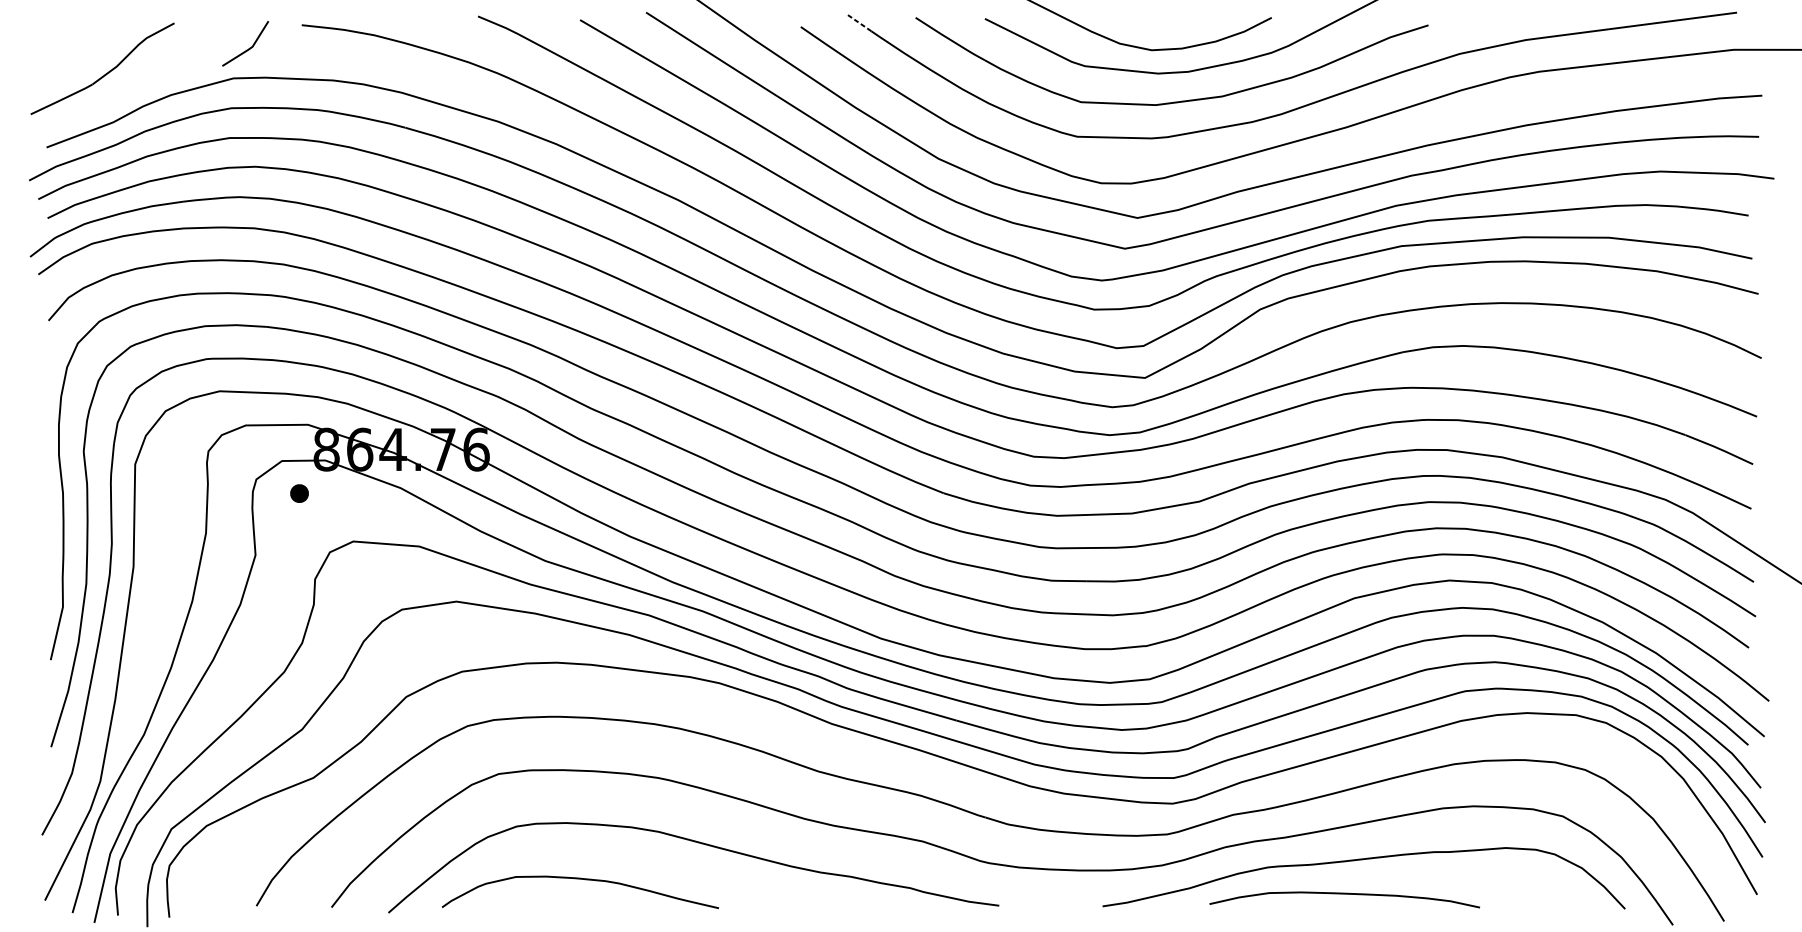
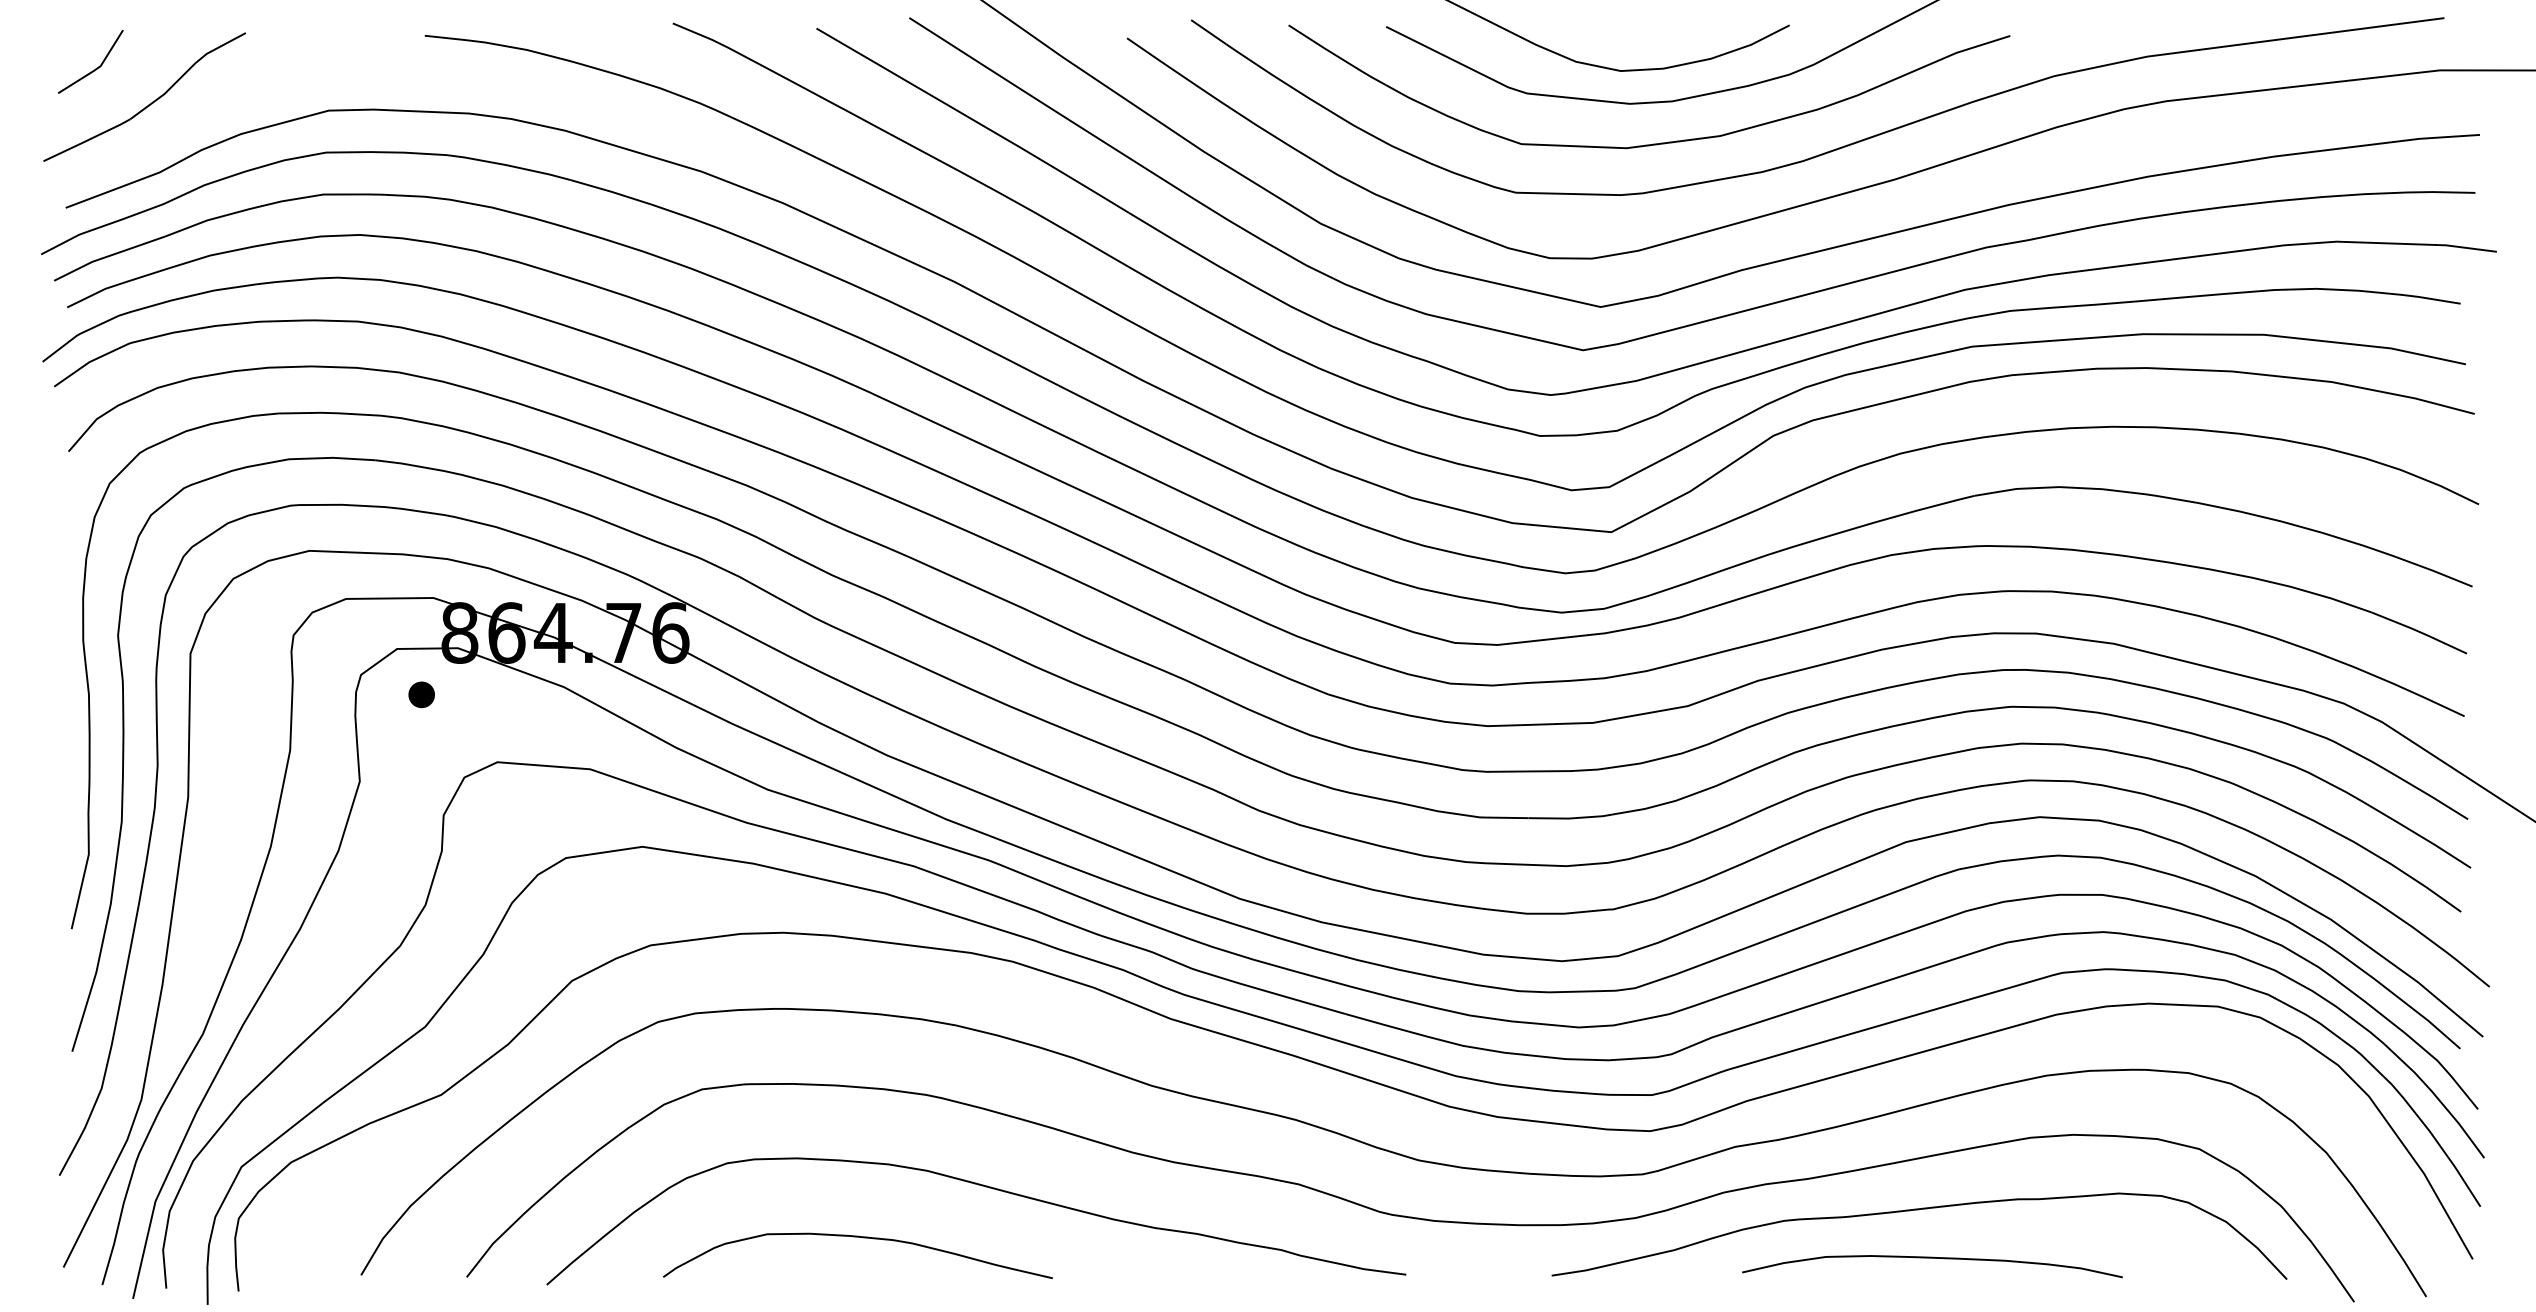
line: (858, 22) -> (1208, 31), dashed -> solid
line: (249, 47) -> (96, 67), moved
curve: (583, 879) -> (862, 1238), moved
curve: (1344, 894) -> (1932, 1258), moved

